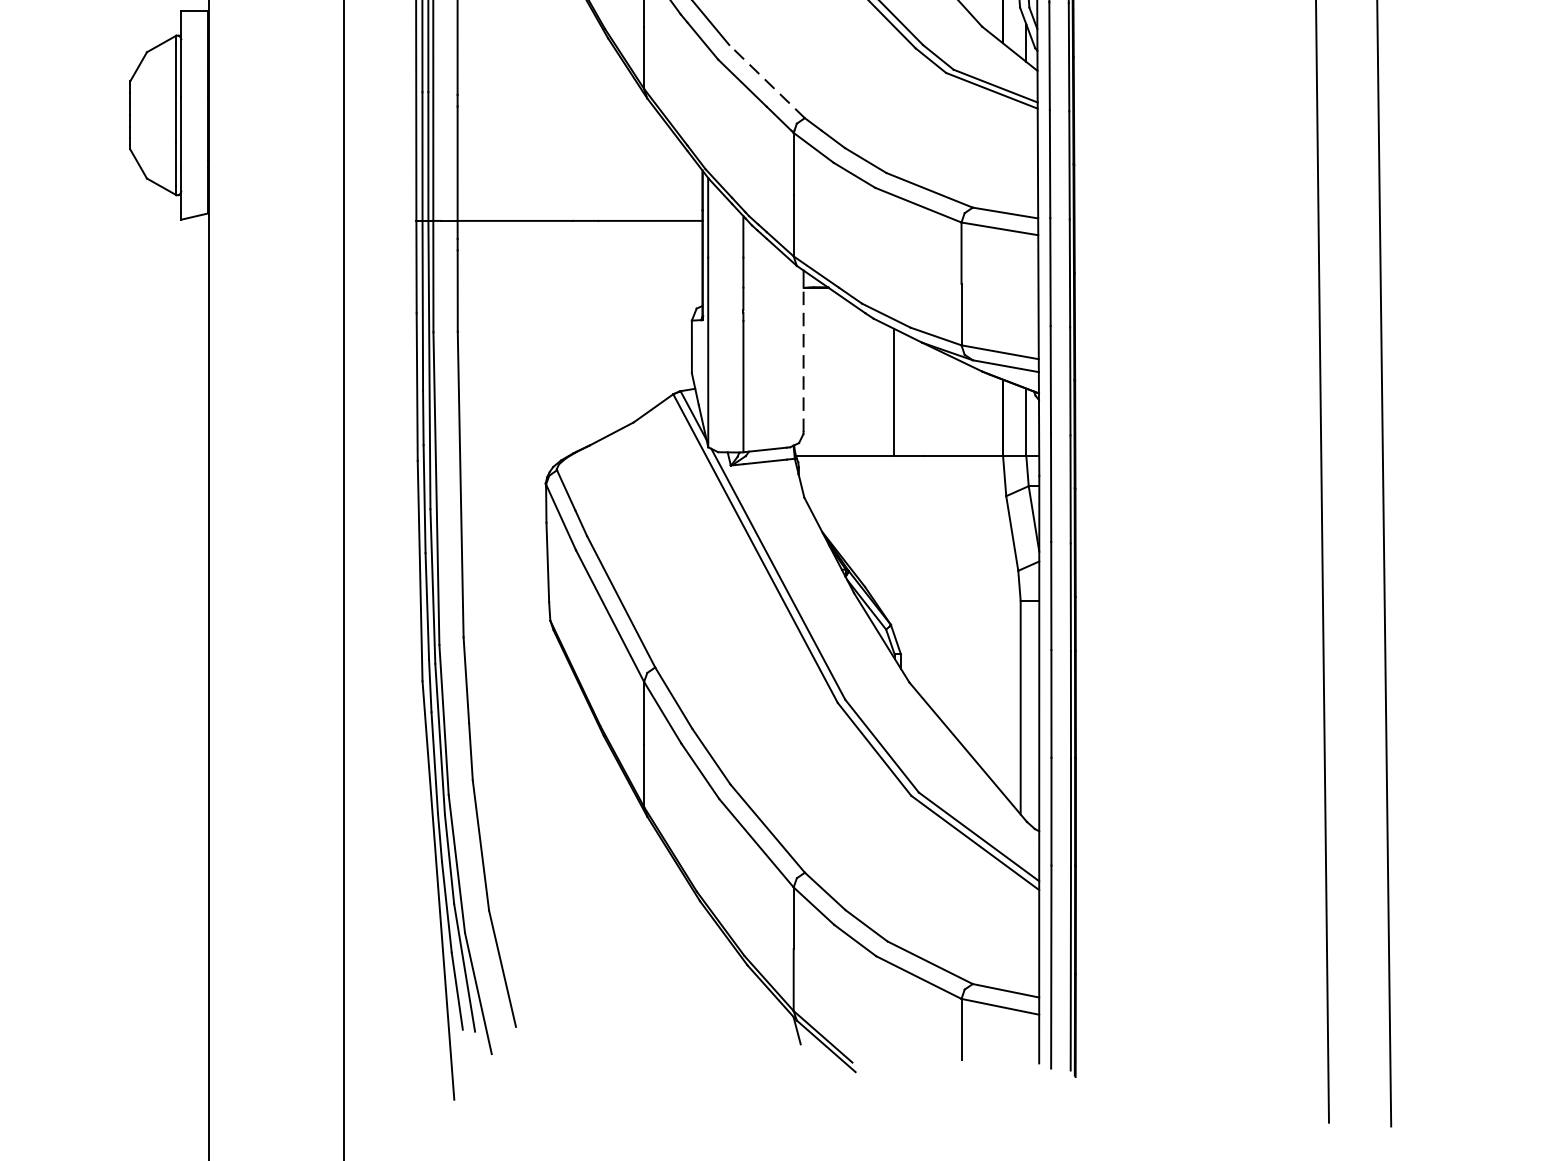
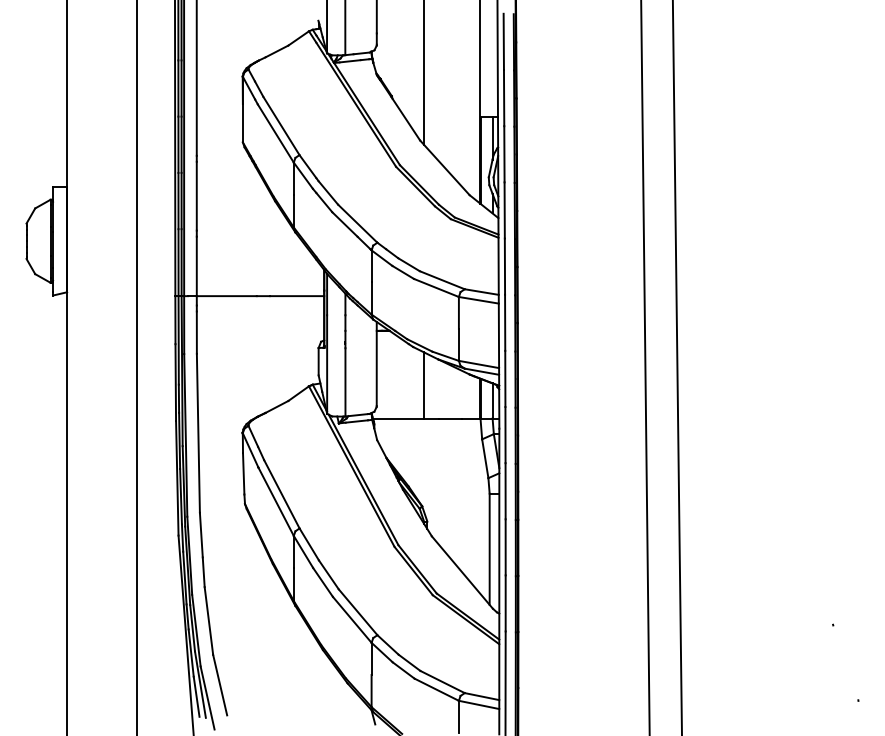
line: (766, 81) -> (357, 223), dashed -> solid
line: (803, 359) -> (376, 368), dashed -> solid

